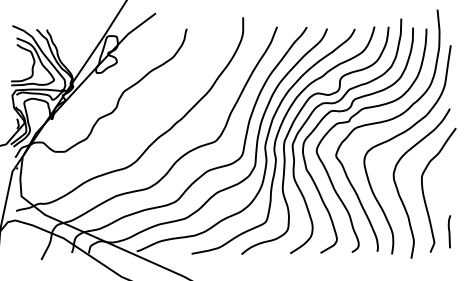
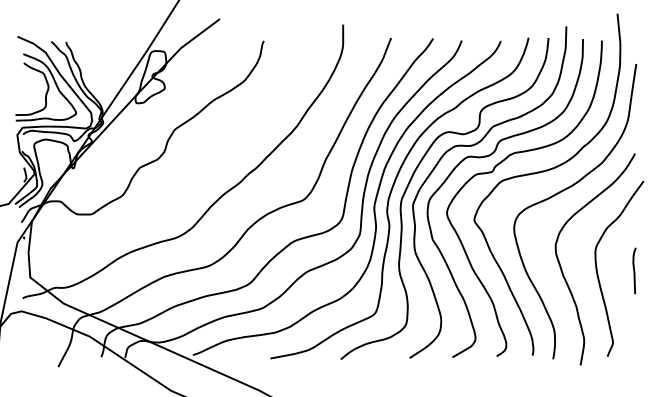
curve: (449, 231) -> (634, 270), moved

